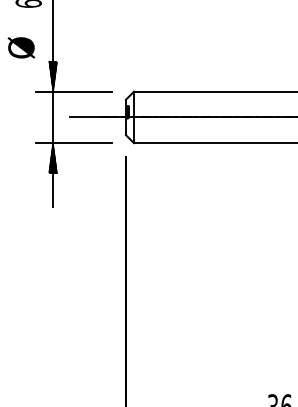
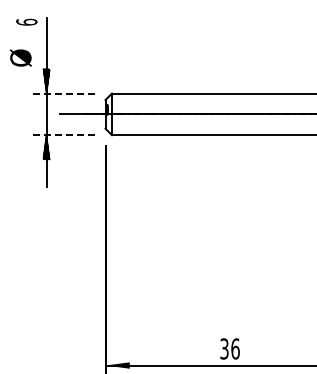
line: (74, 91) -> (63, 93), solid -> dashed
line: (74, 143) -> (63, 135), solid -> dashed

